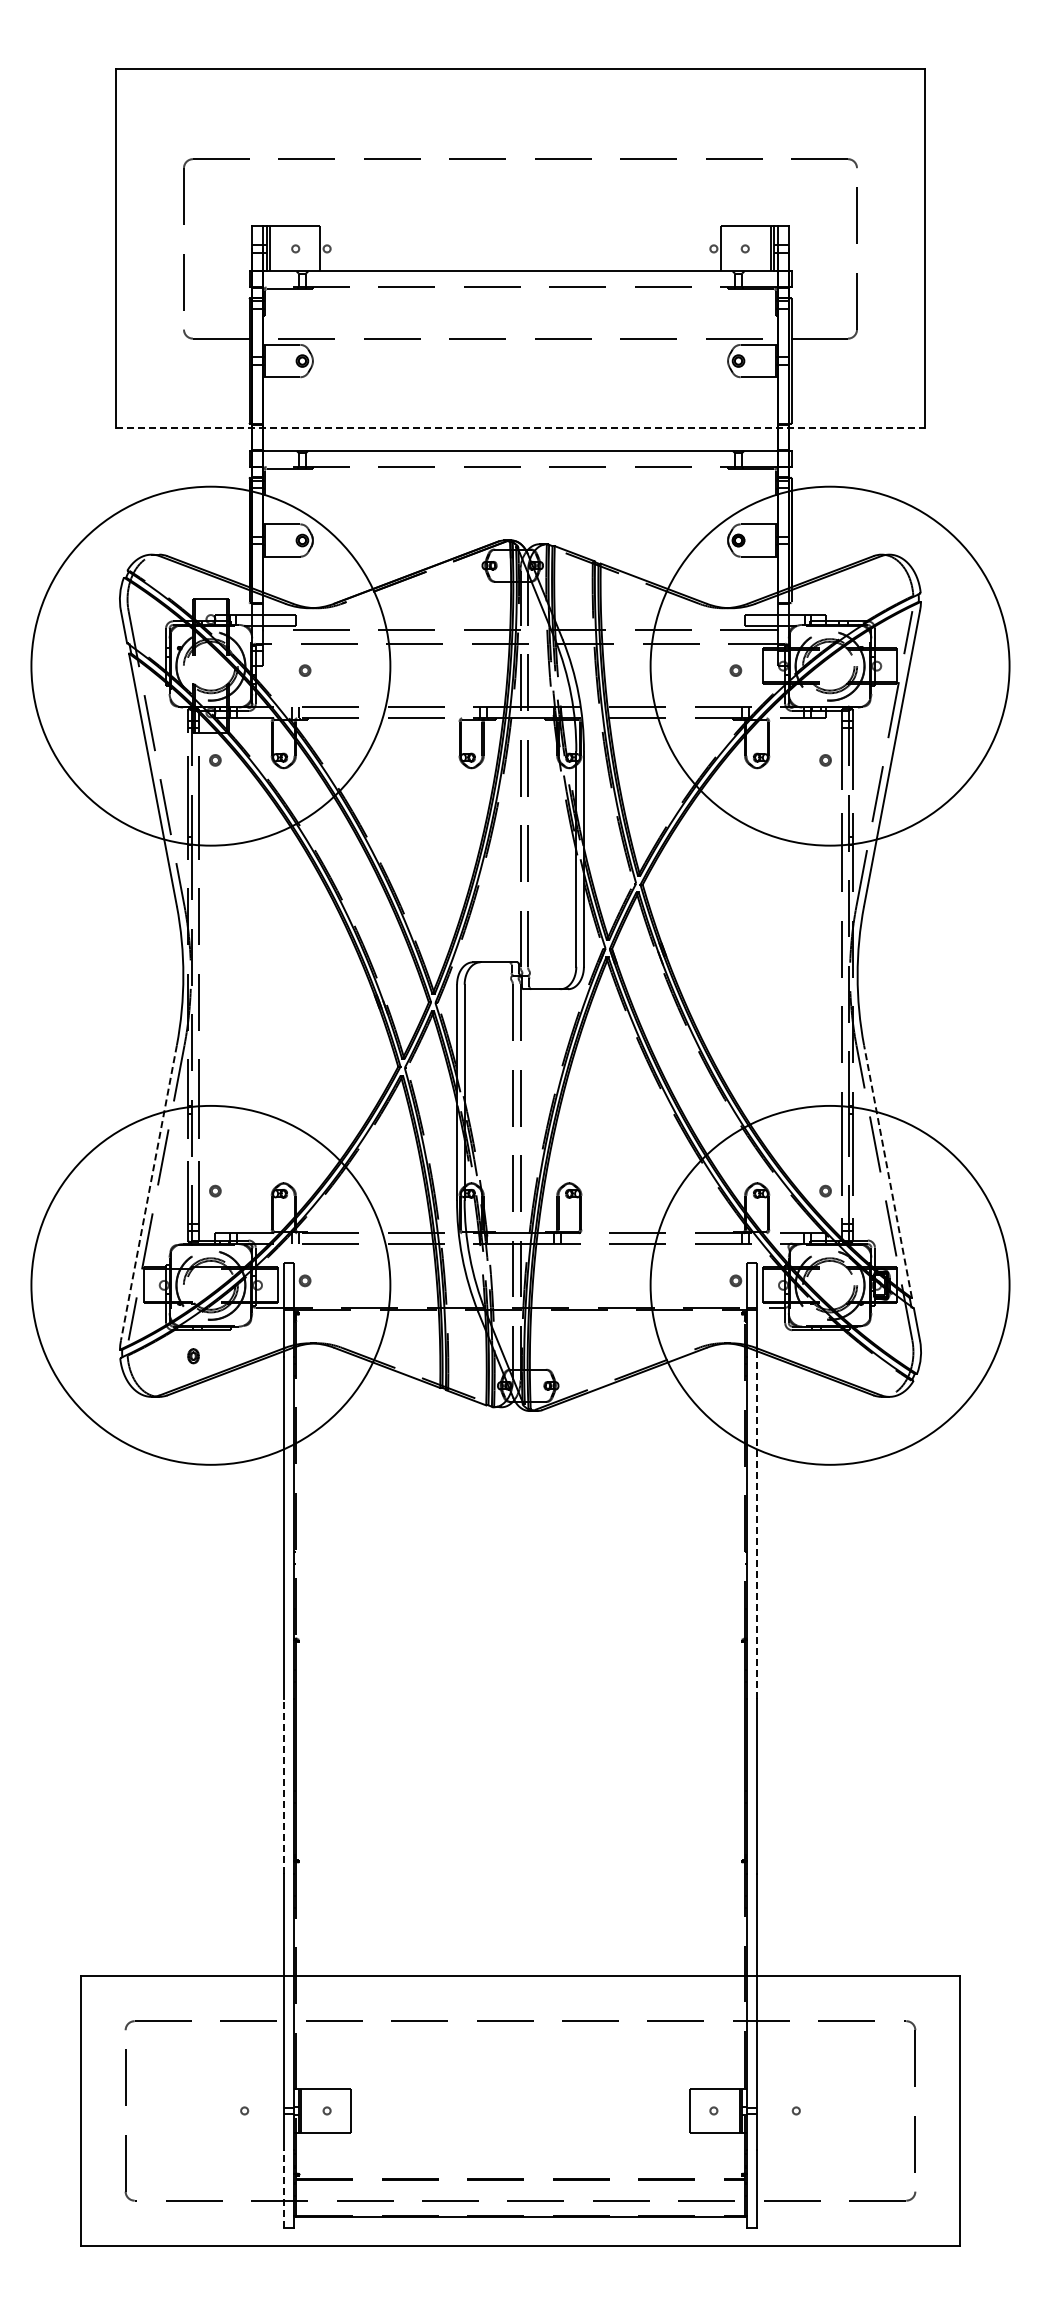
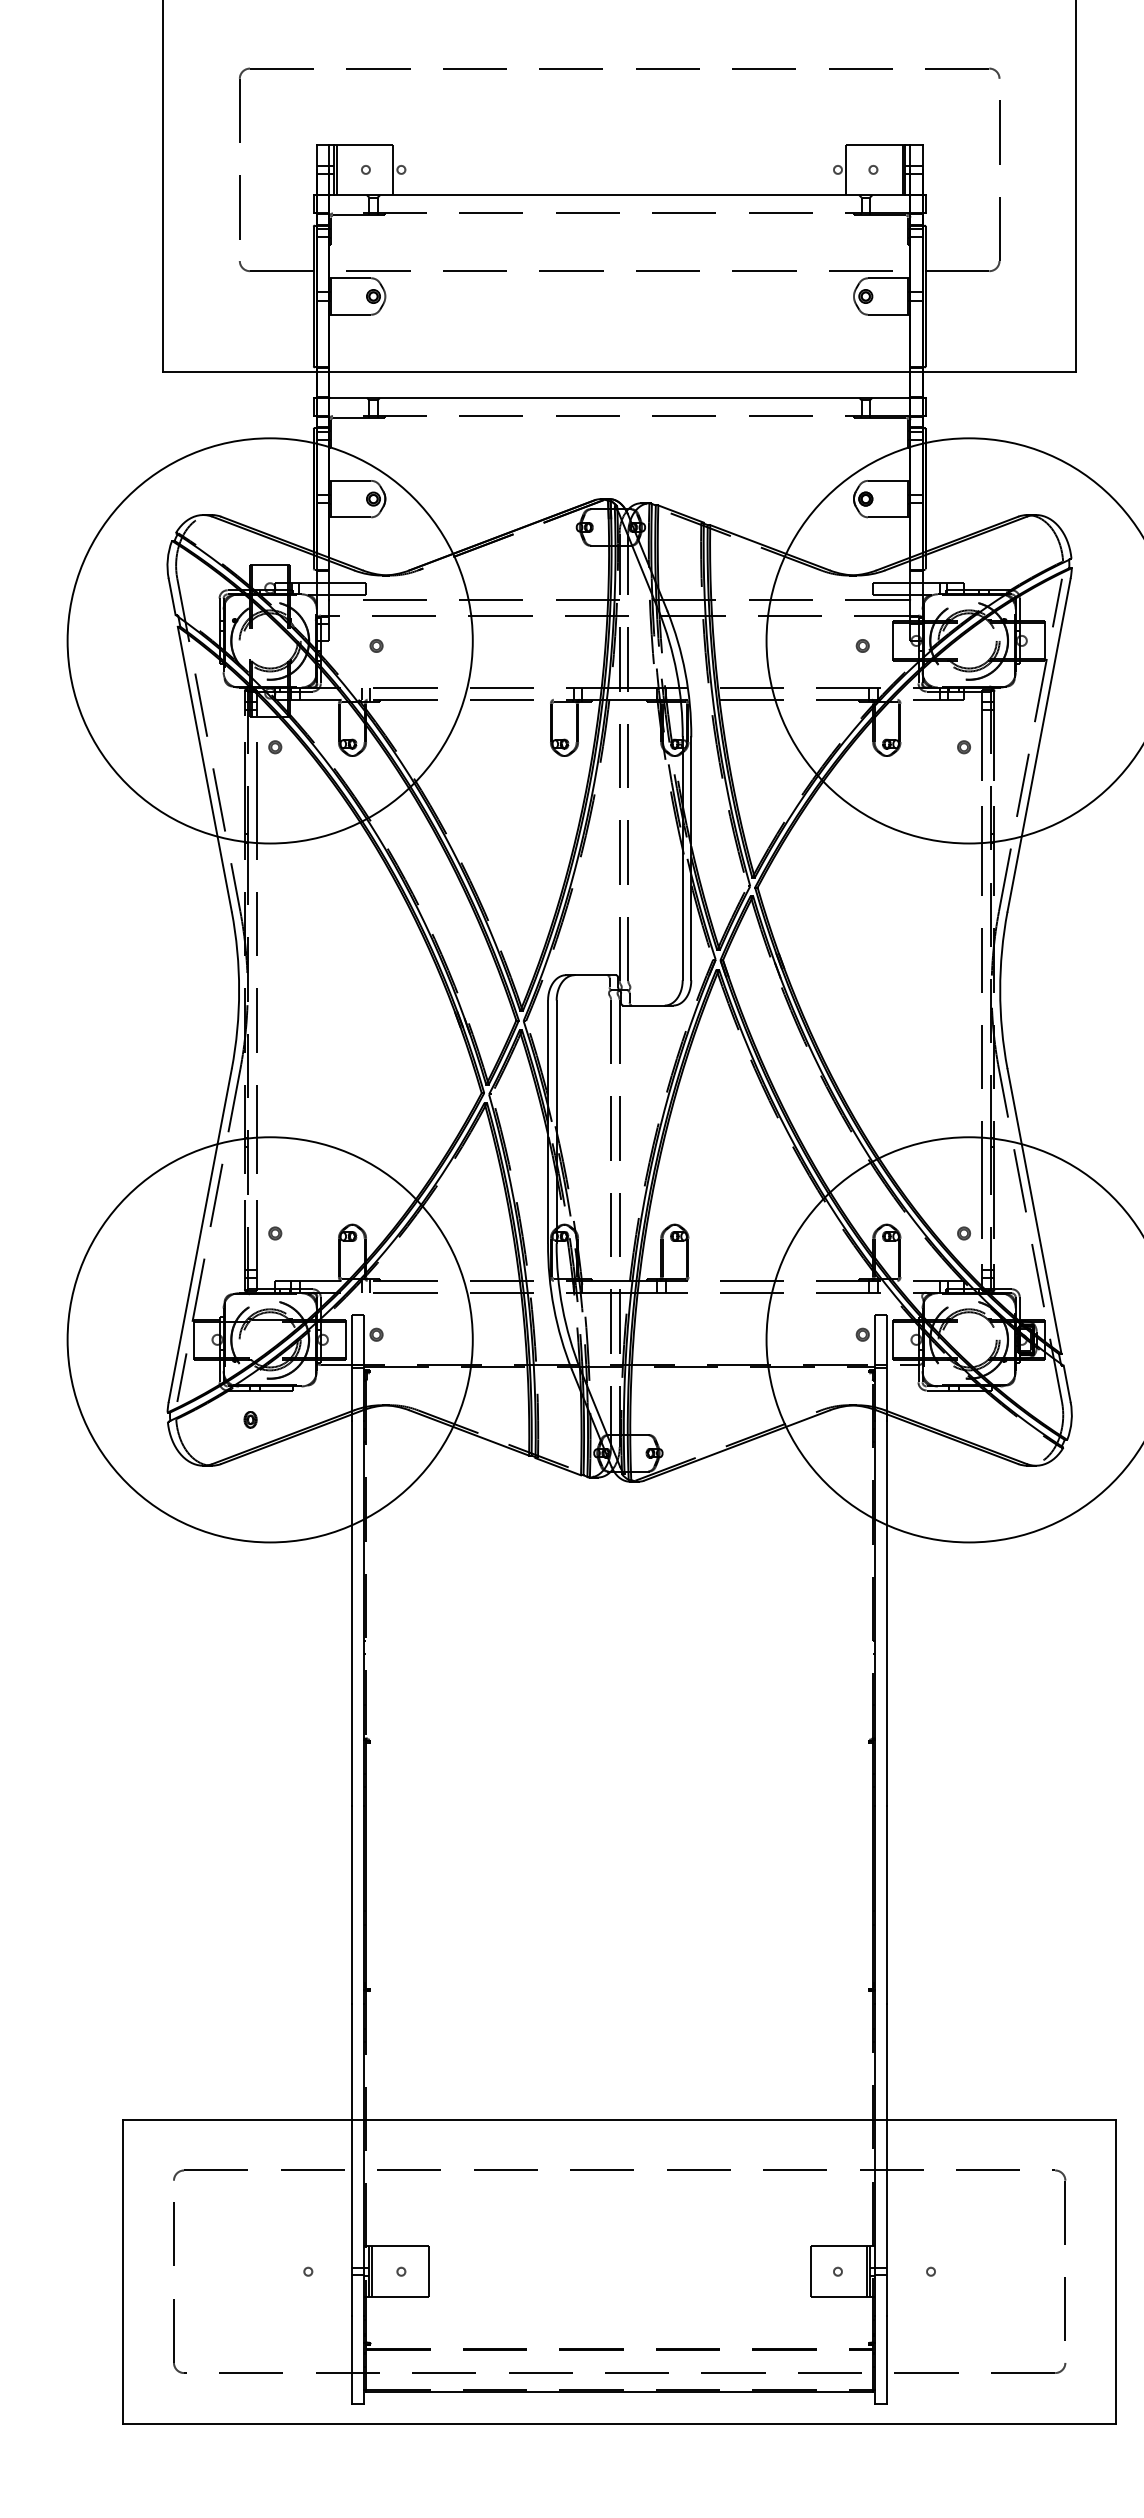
line: (521, 428) -> (620, 372), dashed -> solid
line: (887, 1171) -> (1033, 1211), dashed -> solid
line: (148, 1193) -> (199, 1236), dashed -> solid
line: (757, 1528) -> (887, 1614), dashed -> solid
line: (283, 1786) -> (352, 1905), dashed -> solid
line: (283, 2188) -> (352, 2359), dashed -> solid

